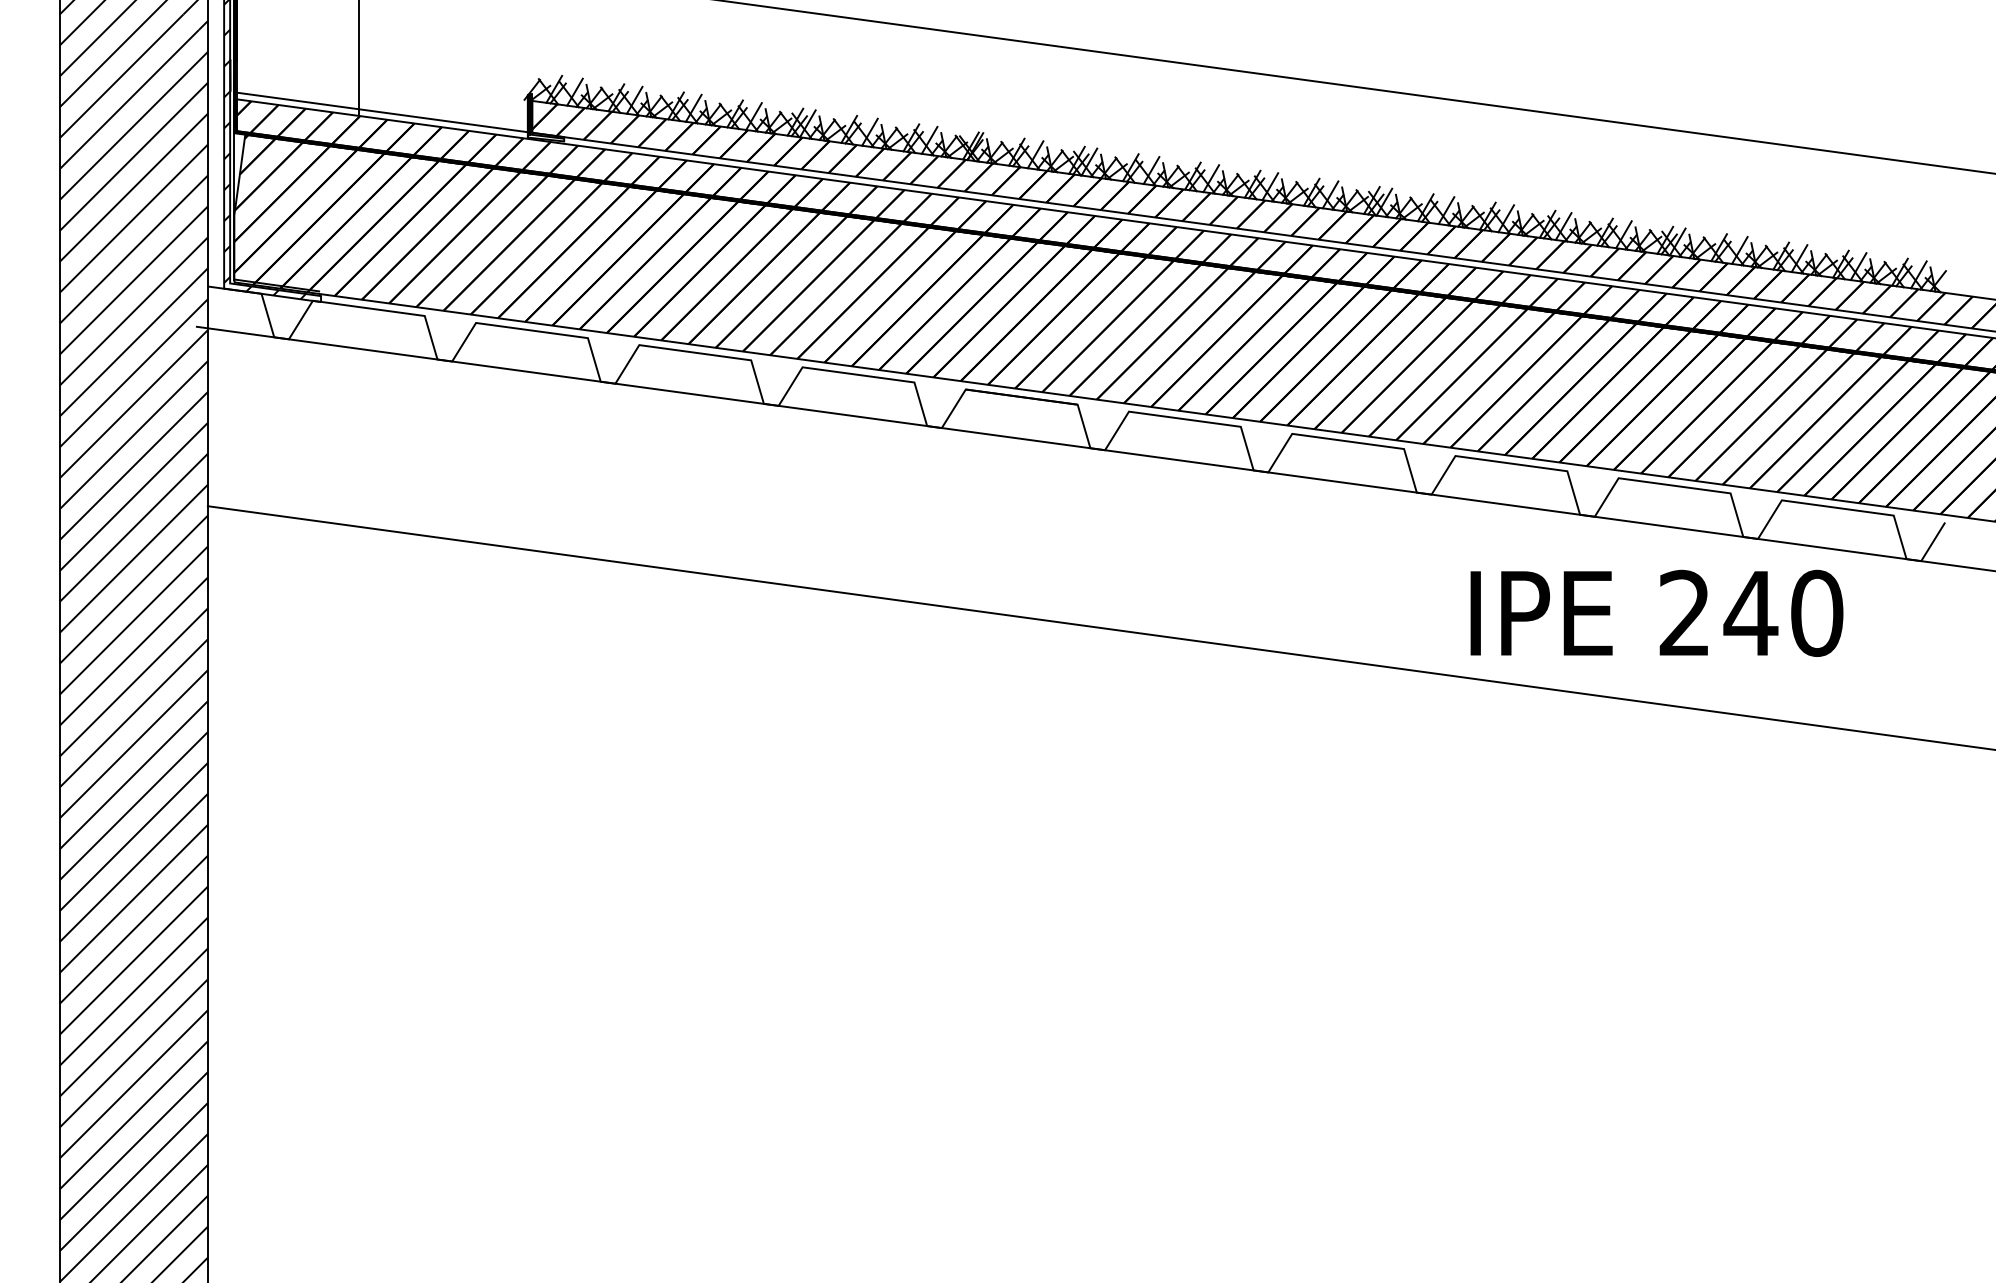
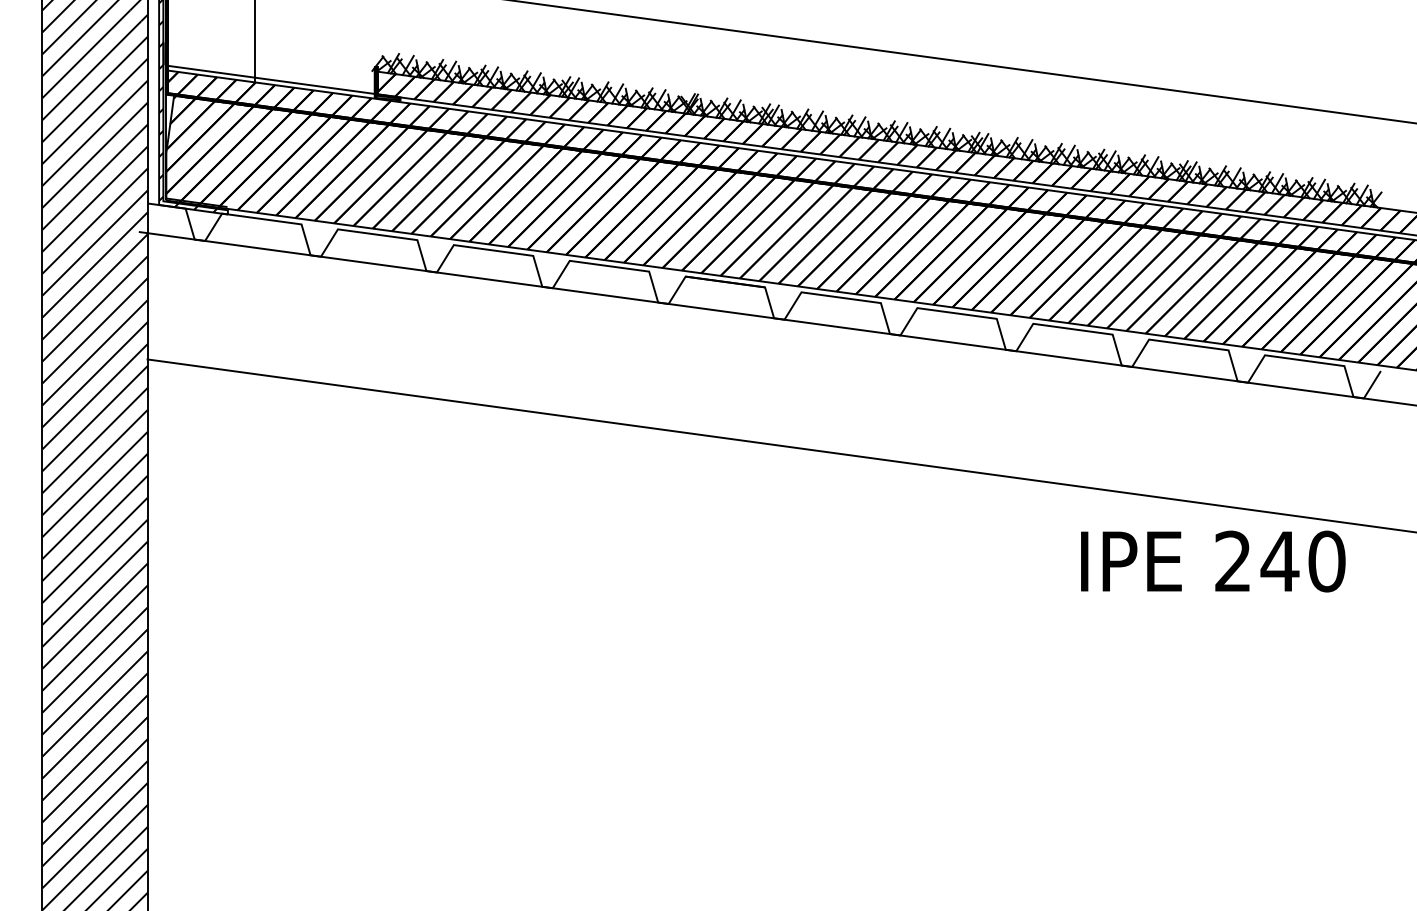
text: (1657, 613) -> (1213, 561), moved

